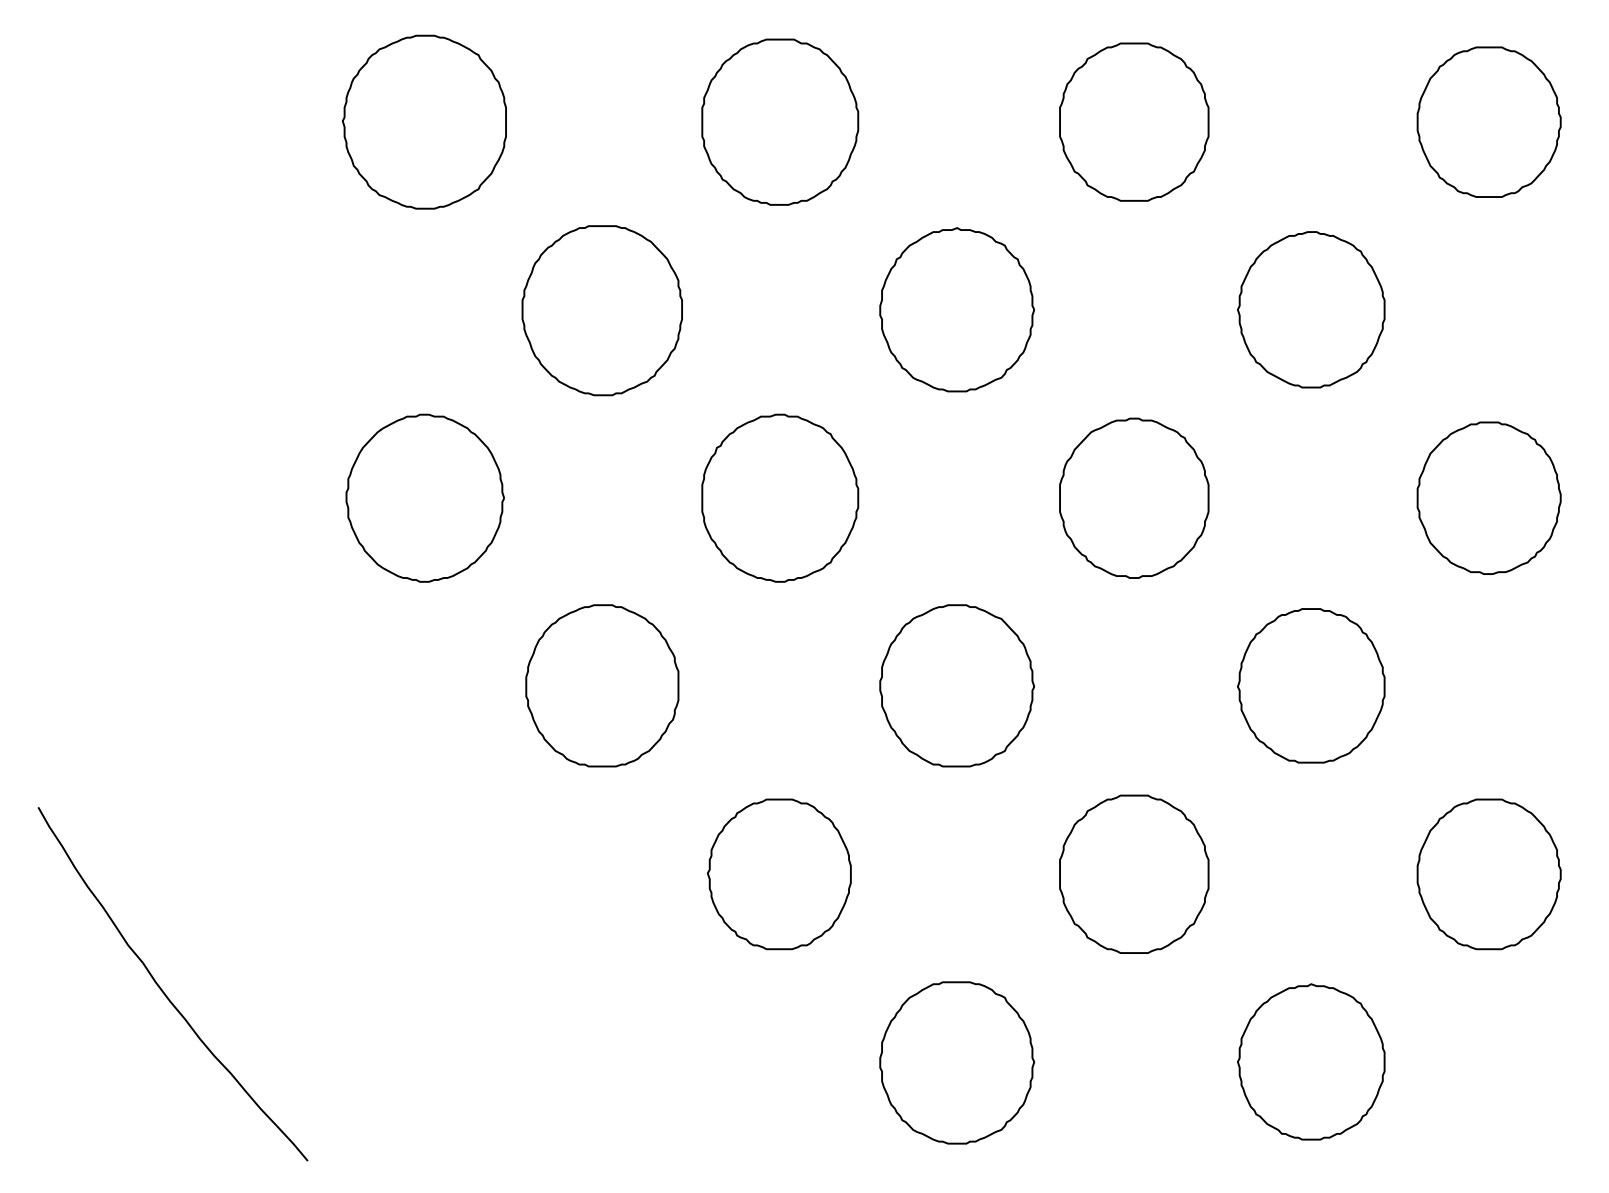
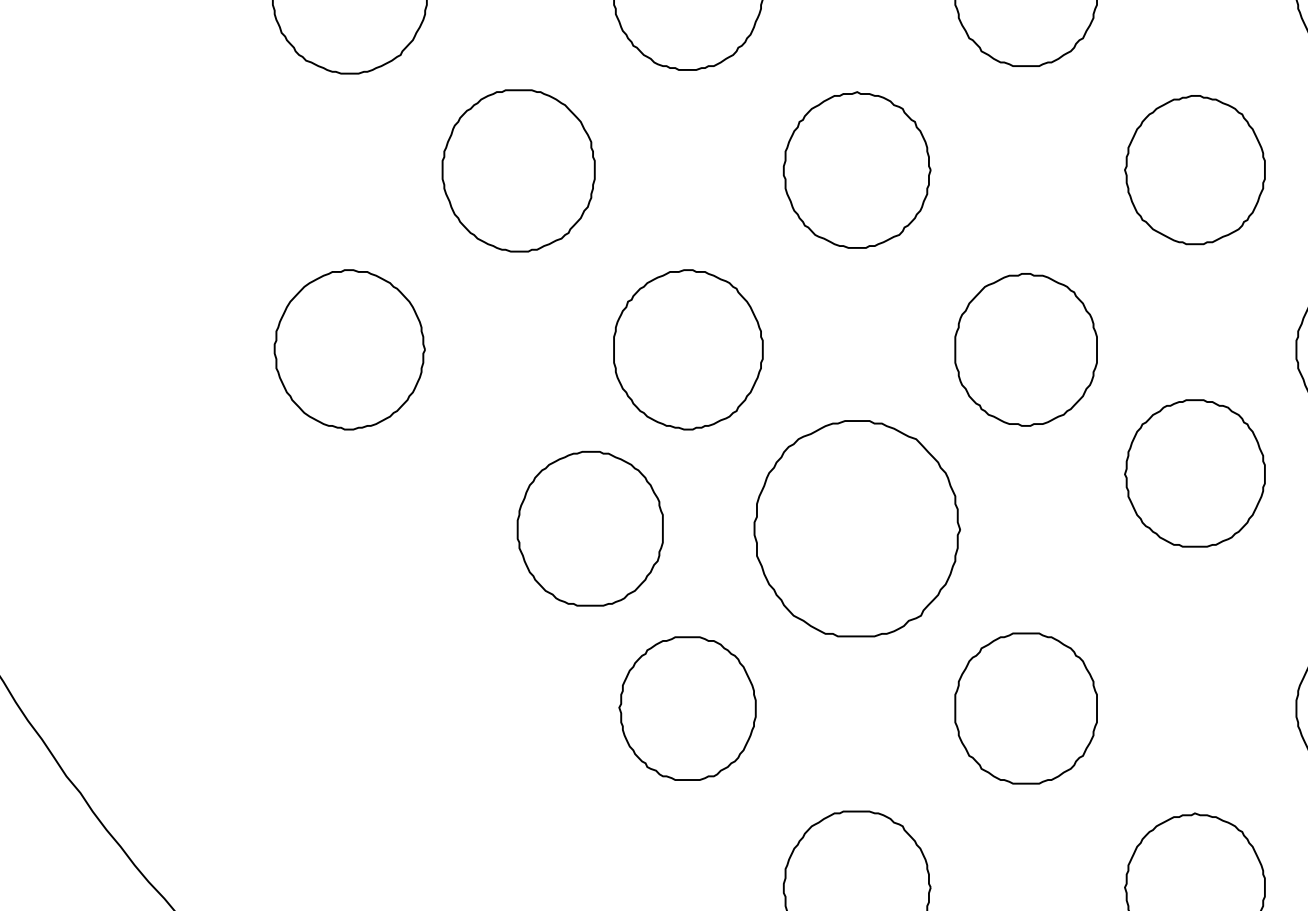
part: (602, 685) -> (590, 528), moved
part: (956, 685) -> (856, 528), size x1.4
part: (1311, 685) -> (1195, 473), moved

